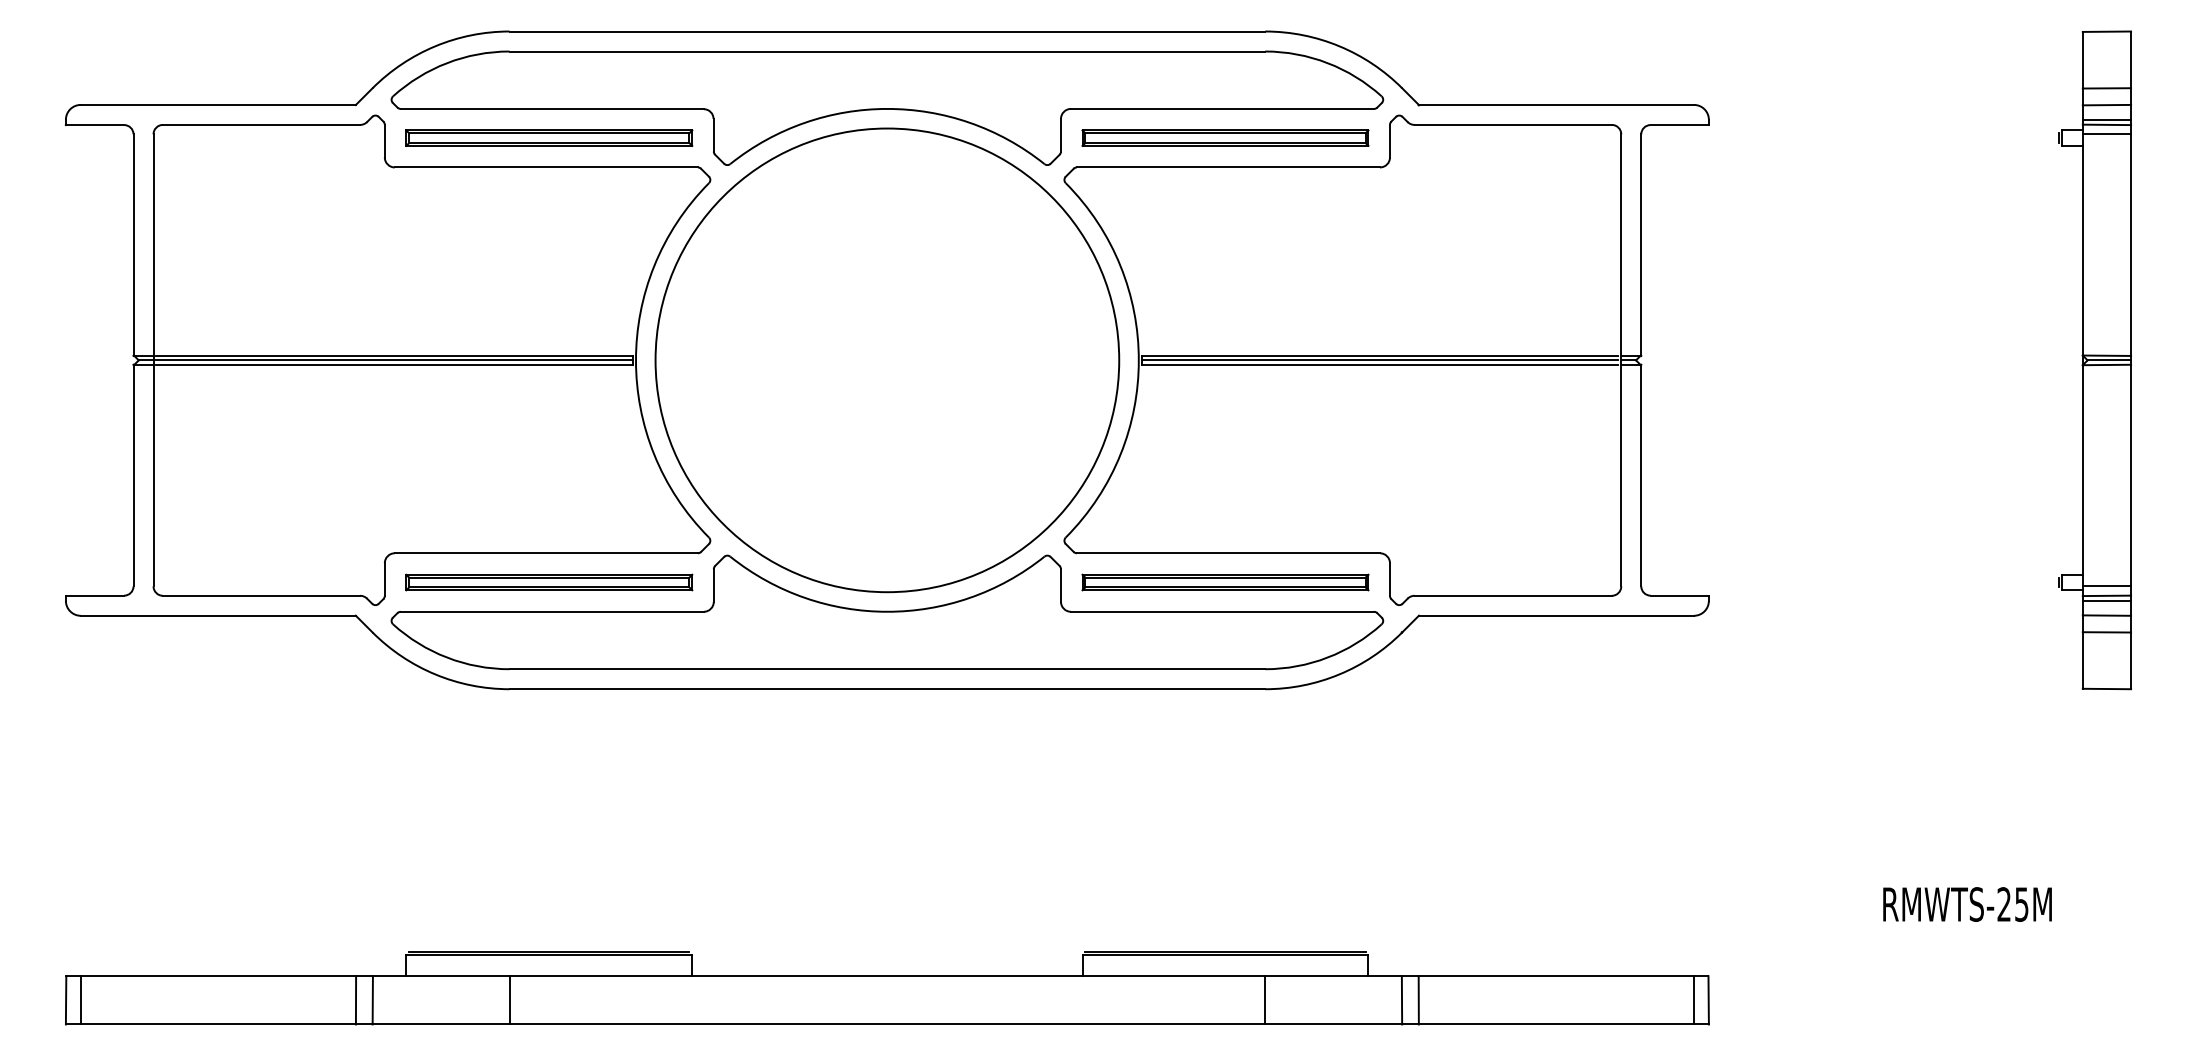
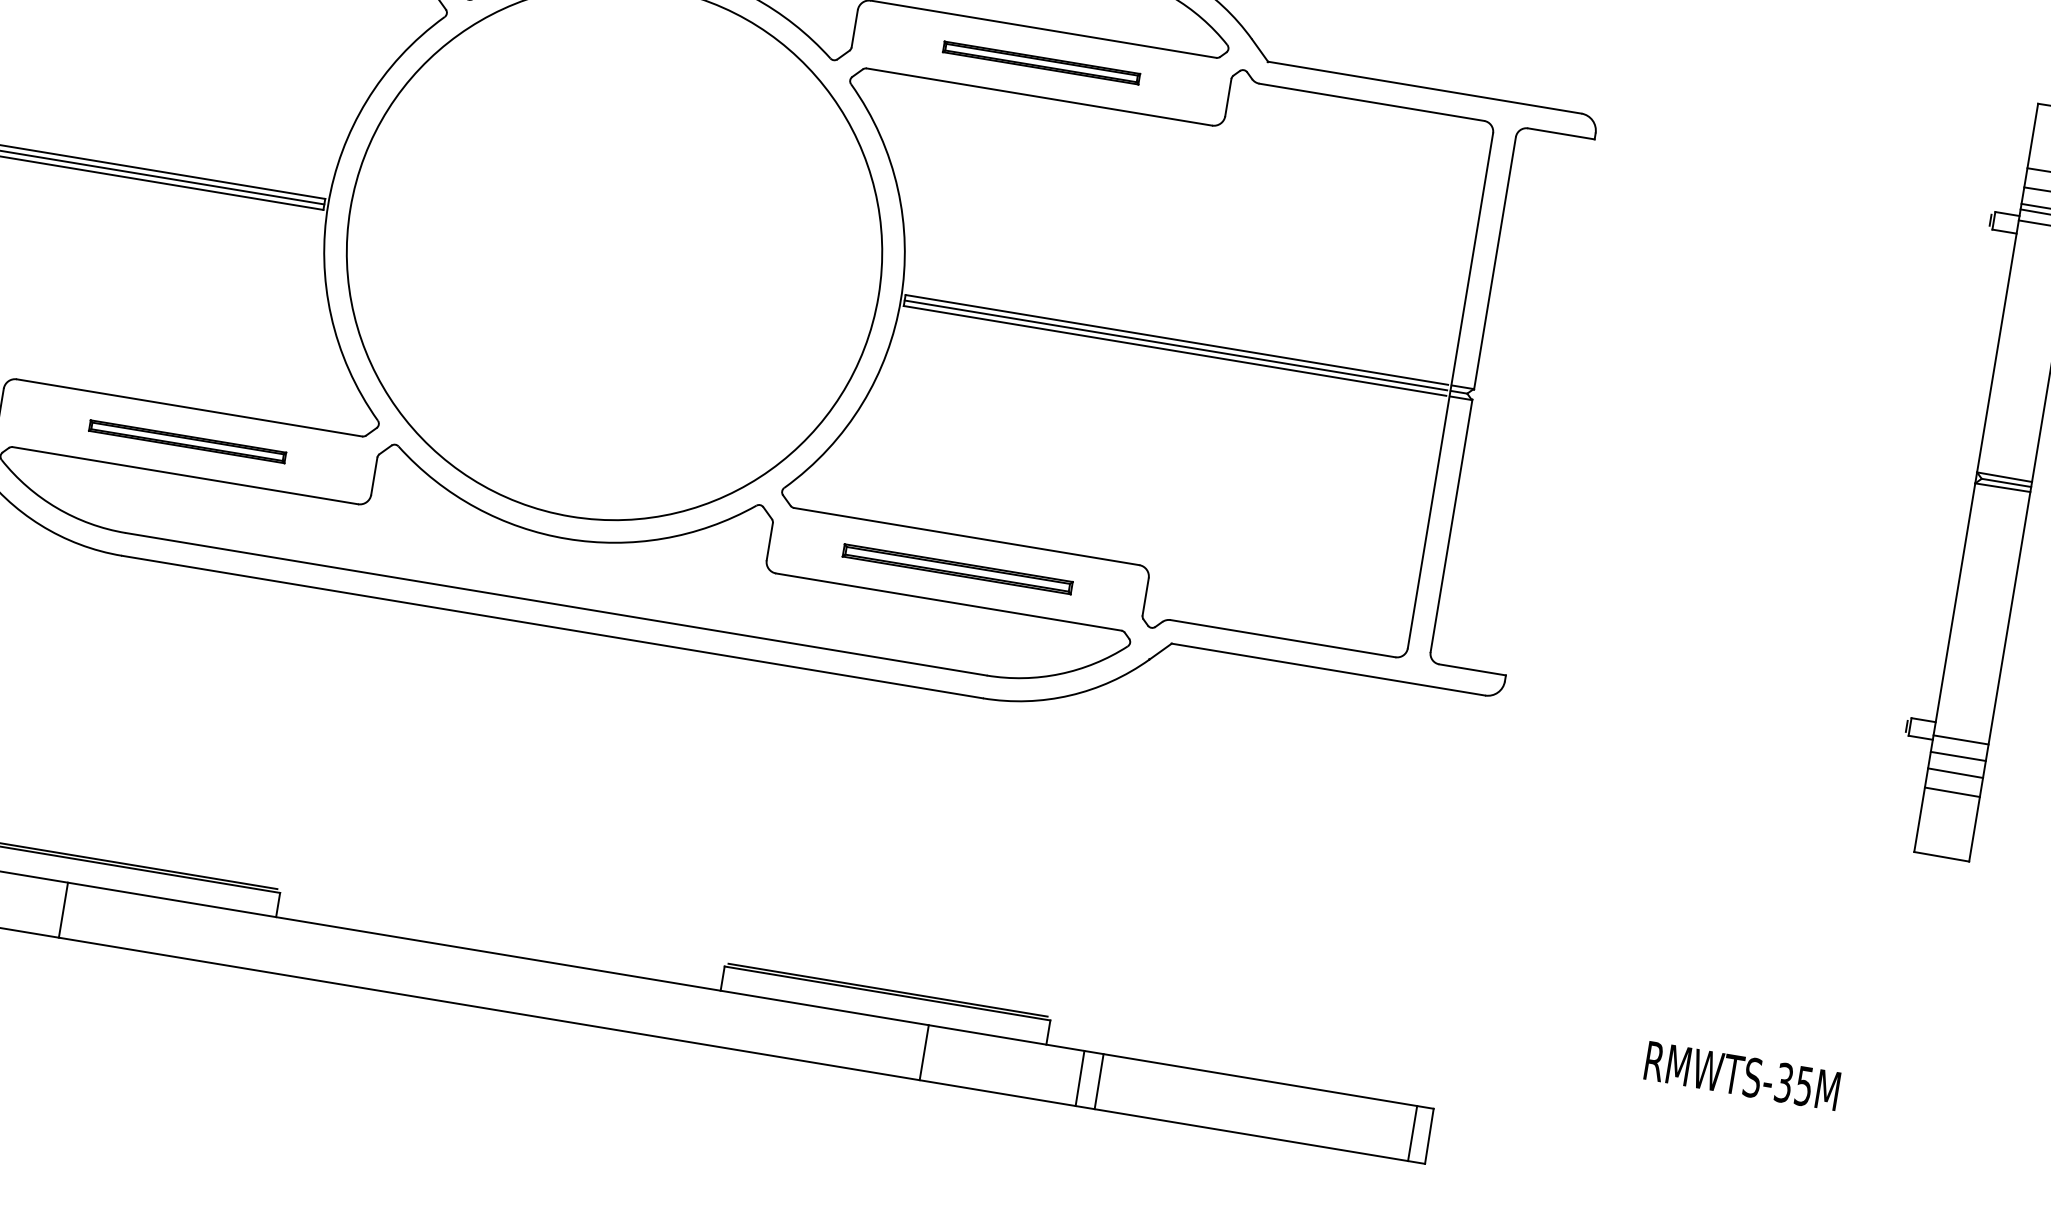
part: (1225, 137) -> (1041, 62), size x0.6
part: (549, 582) -> (187, 441), size x0.6
part: (1225, 582) -> (957, 569), size x0.7
line: (2106, 595) -> (1958, 750), removed
text: (2003, 904) -> (1783, 1082), RMWTS-25M -> RMWTS-35M

